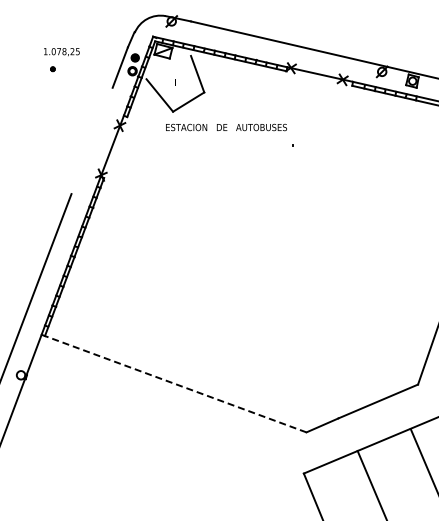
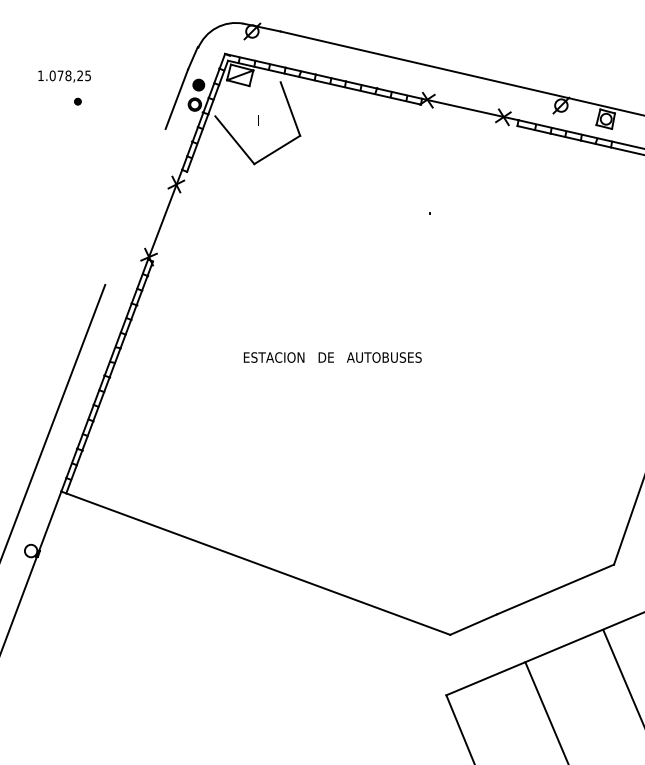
text: (61, 52) -> (64, 77), moved
text: (226, 127) -> (332, 357), moved
line: (173, 383) -> (254, 563), dashed -> solid

